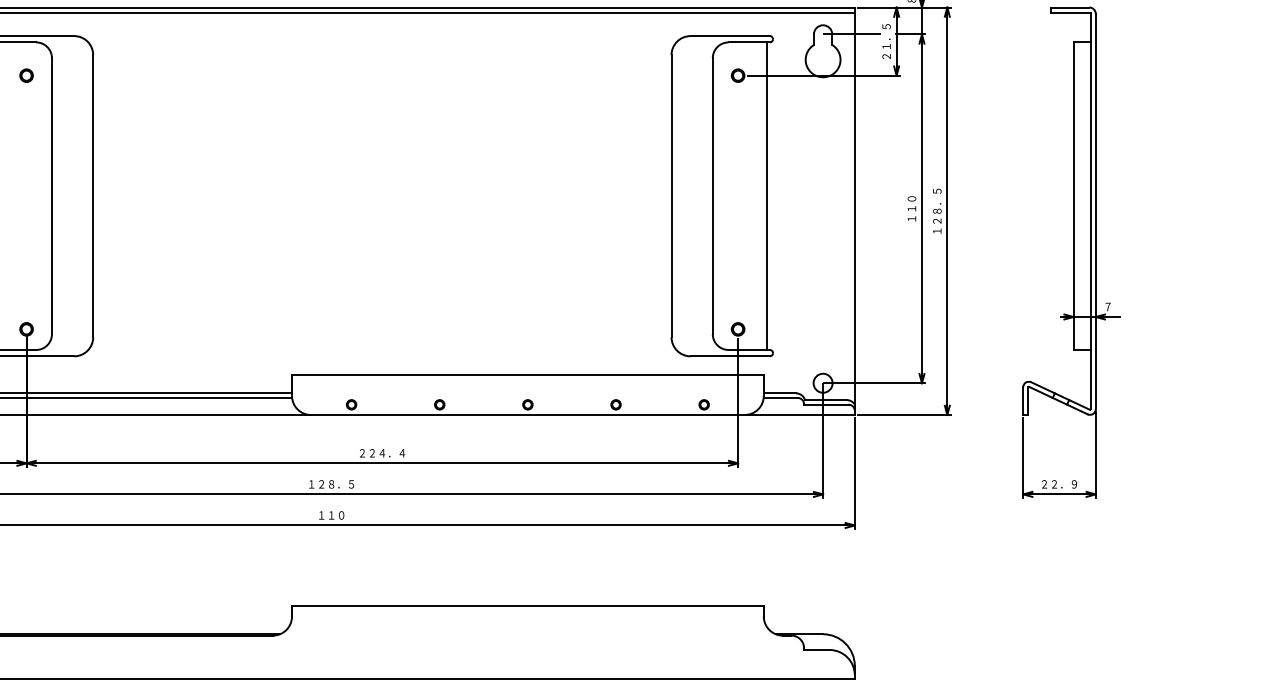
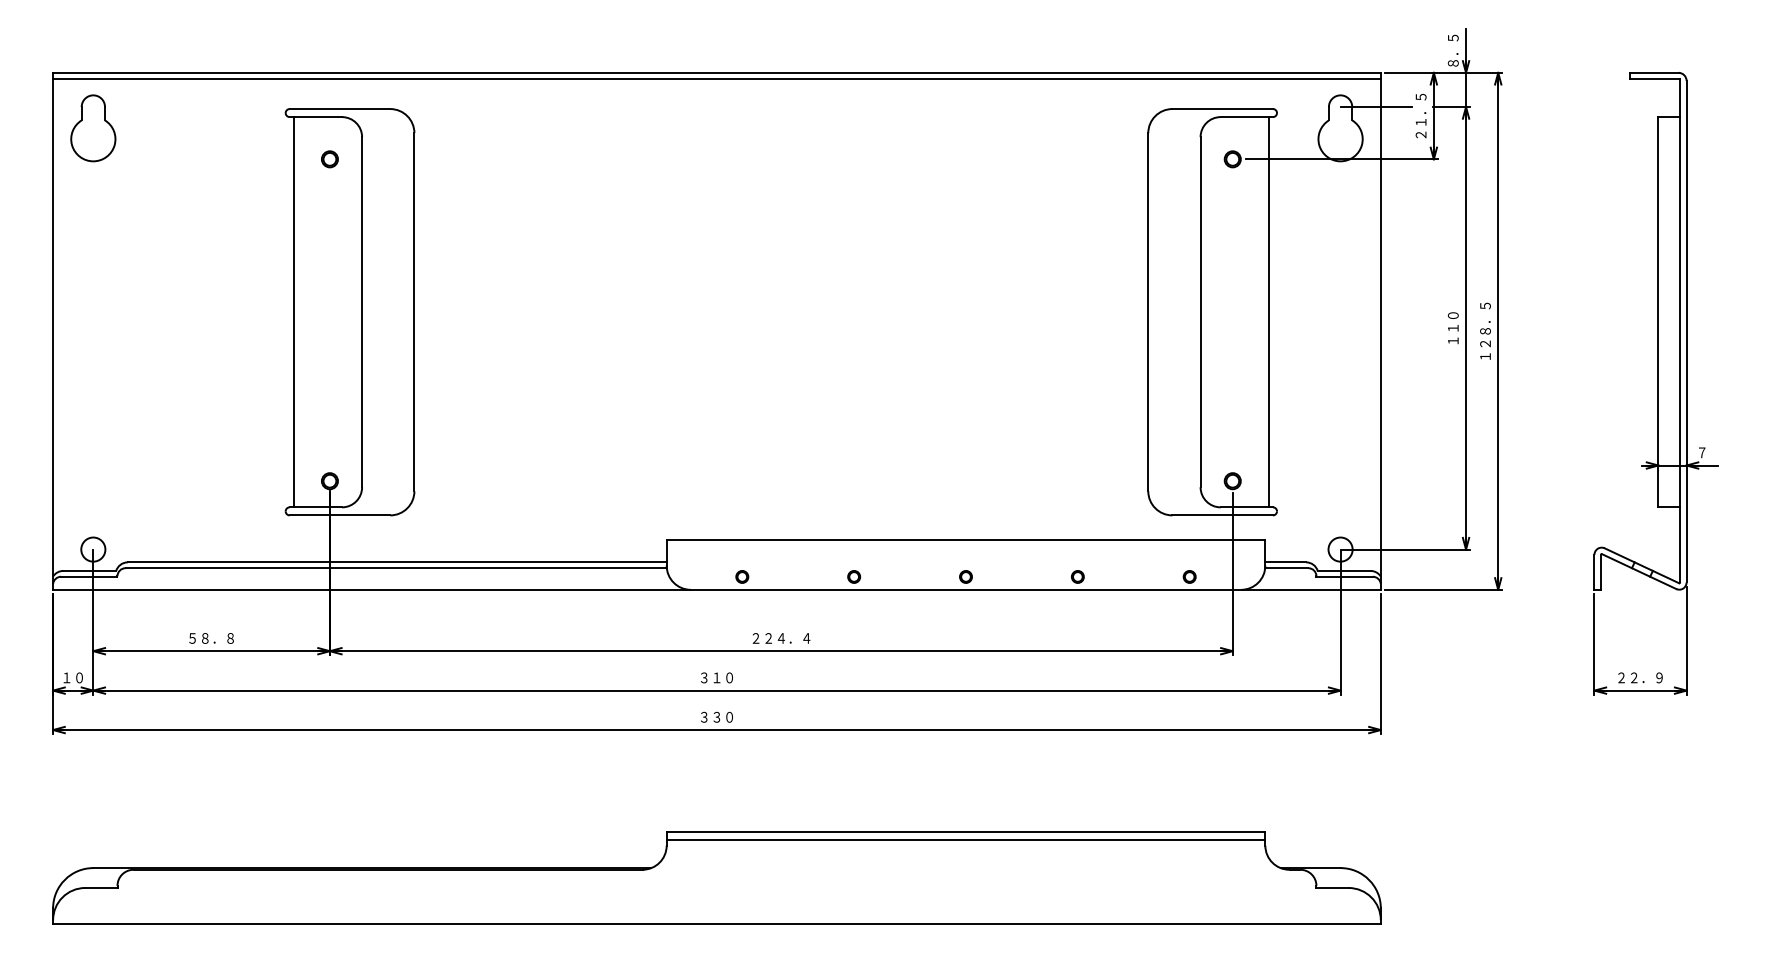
text: (331, 484) -> (716, 677), １２８．５ -> ３１０
text: (326, 514) -> (710, 716), １１０ -> ３３０
line: (527, 612) -> (965, 840), added

